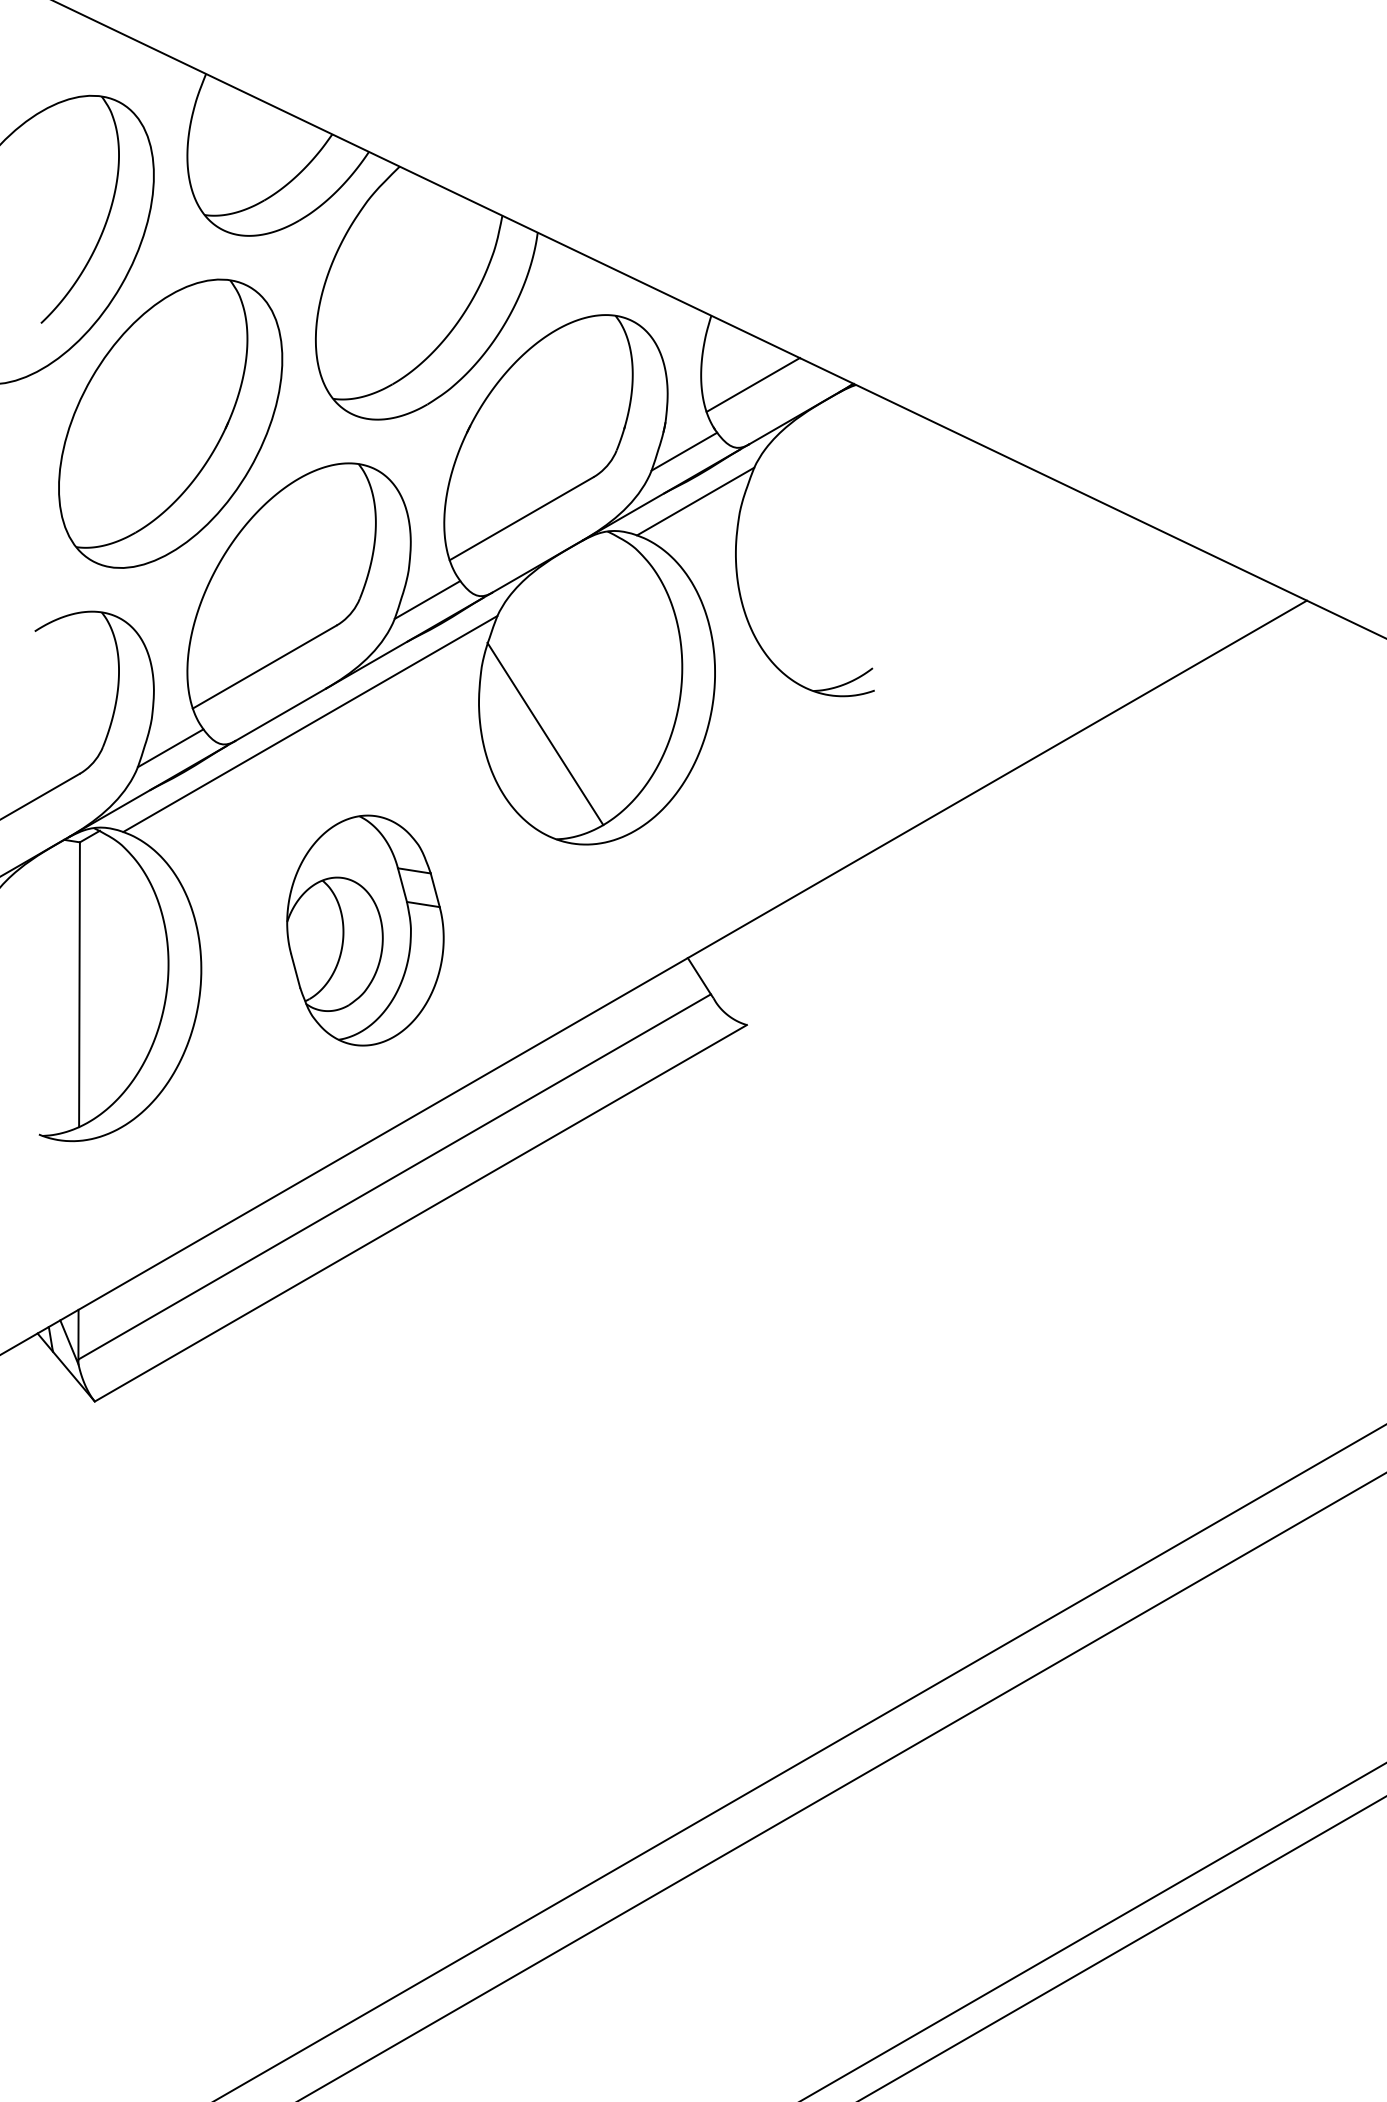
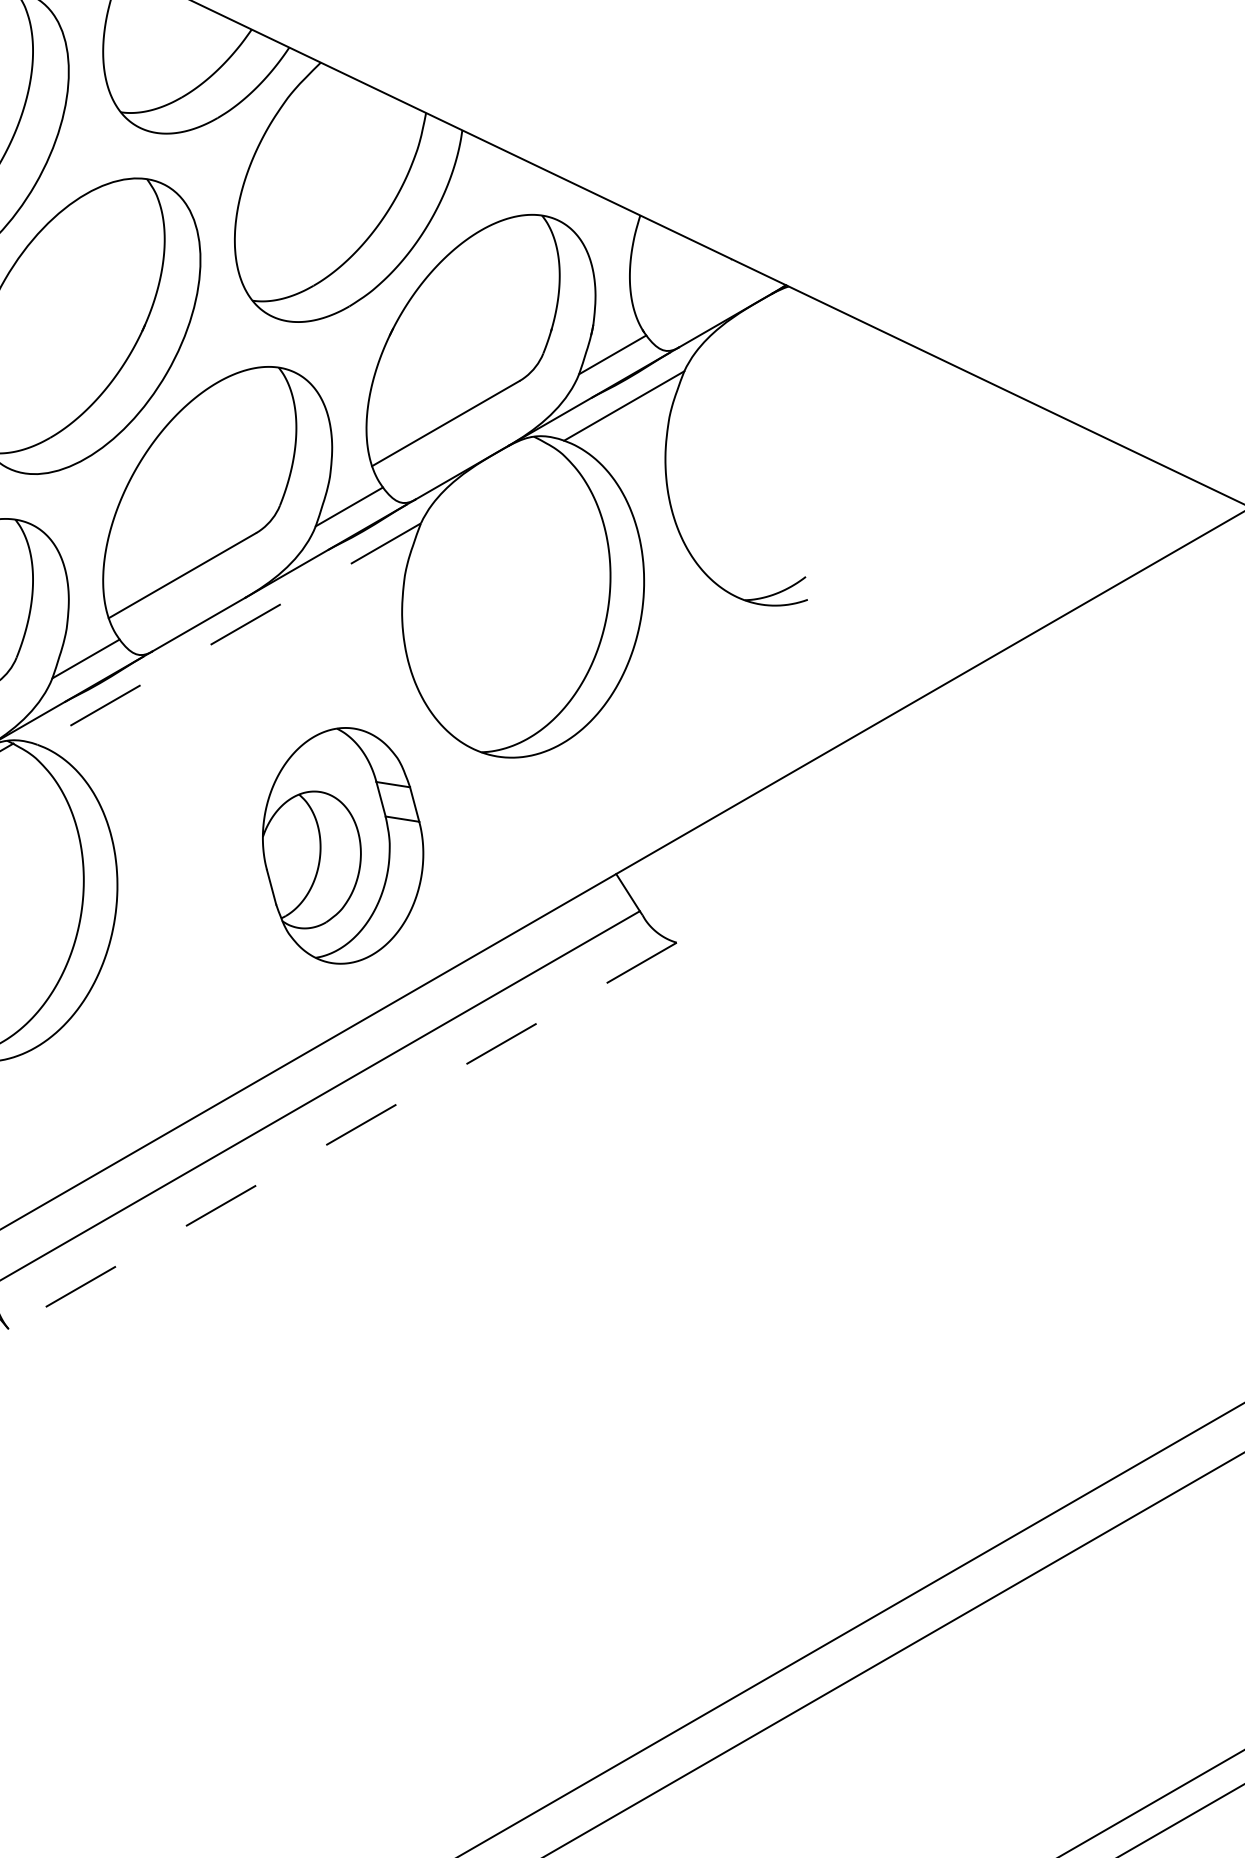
line: (752, 384) -> (682, 286), removed
line: (310, 724) -> (229, 634), solid -> dashed
line: (545, 733) -> (470, 643), removed
part: (365, 930) -> (343, 845), moved
line: (420, 1213) -> (342, 1135), solid -> dashed

